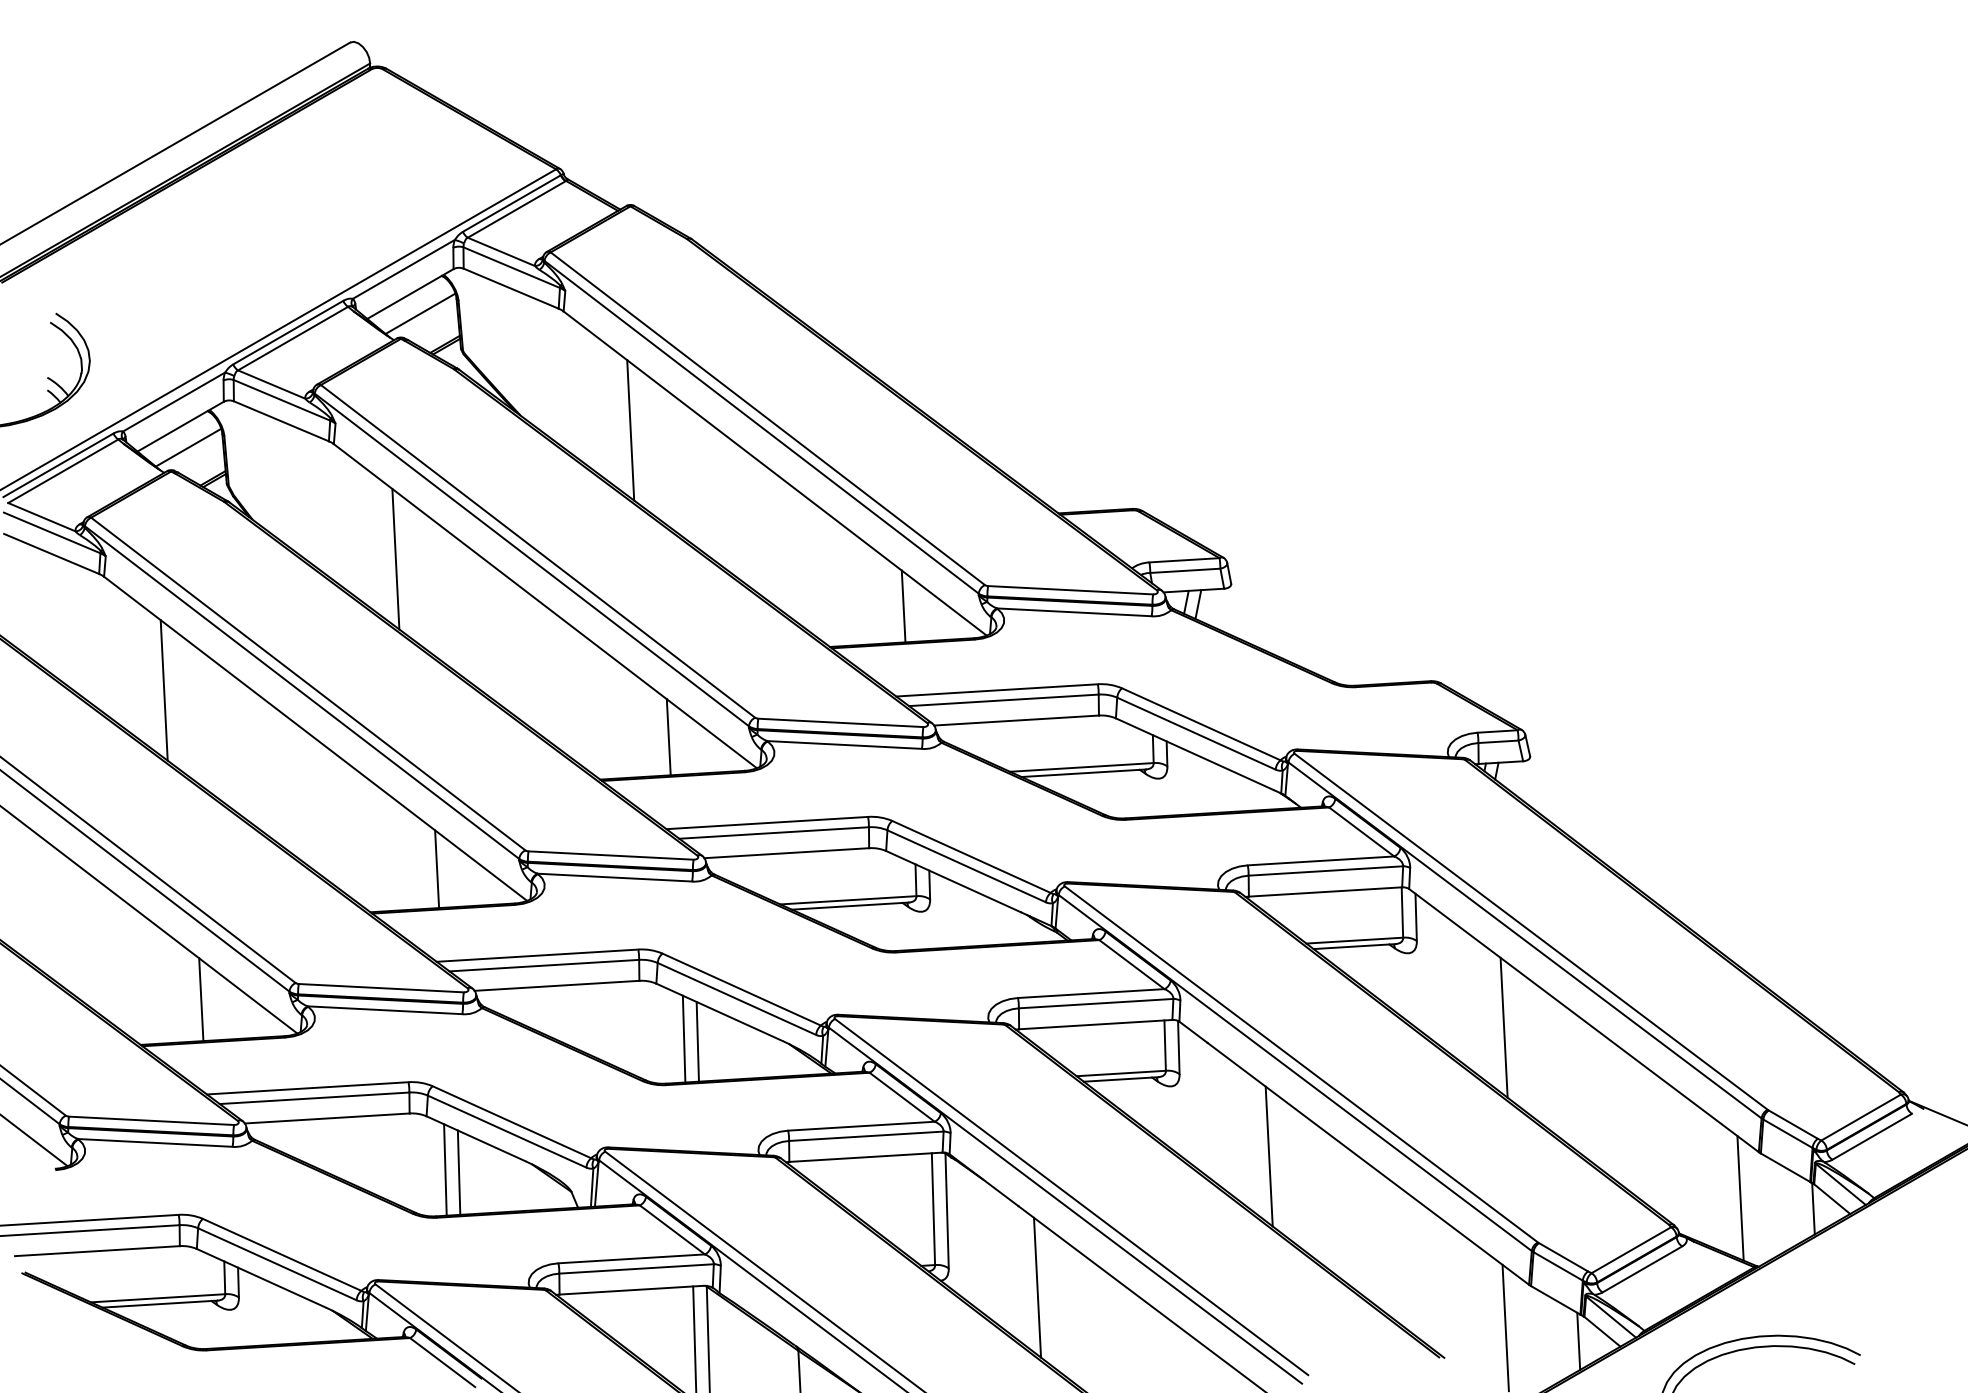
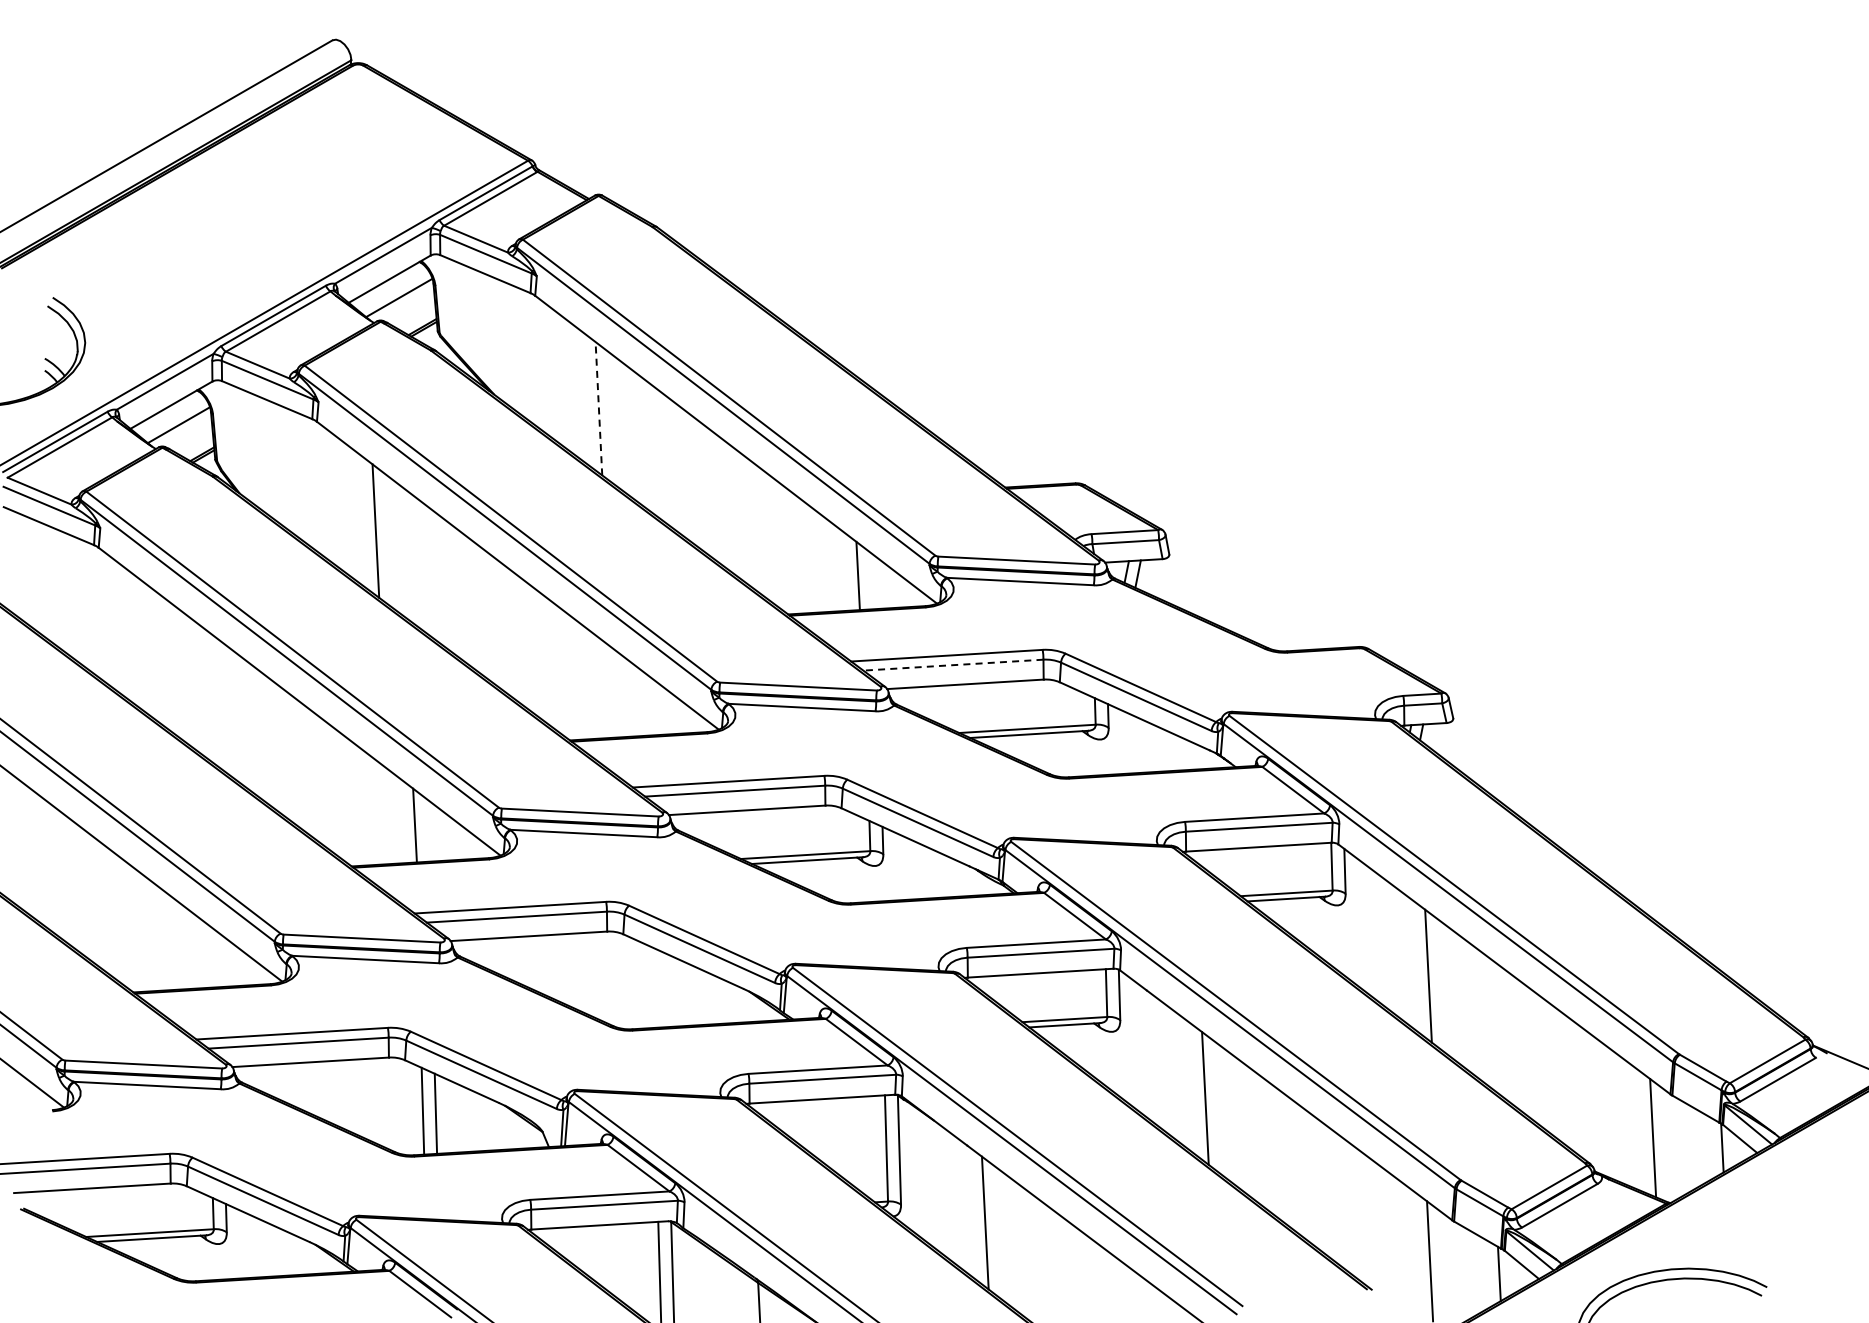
line: (630, 430) -> (598, 408), solid -> dashed
line: (163, 690) -> (155, 655), removed
line: (1002, 700) -> (952, 665), solid -> dashed
line: (668, 737) -> (634, 700), removed
line: (201, 999) -> (191, 949), removed
line: (683, 1038) -> (649, 986), removed
line: (697, 1041) -> (662, 989), removed

